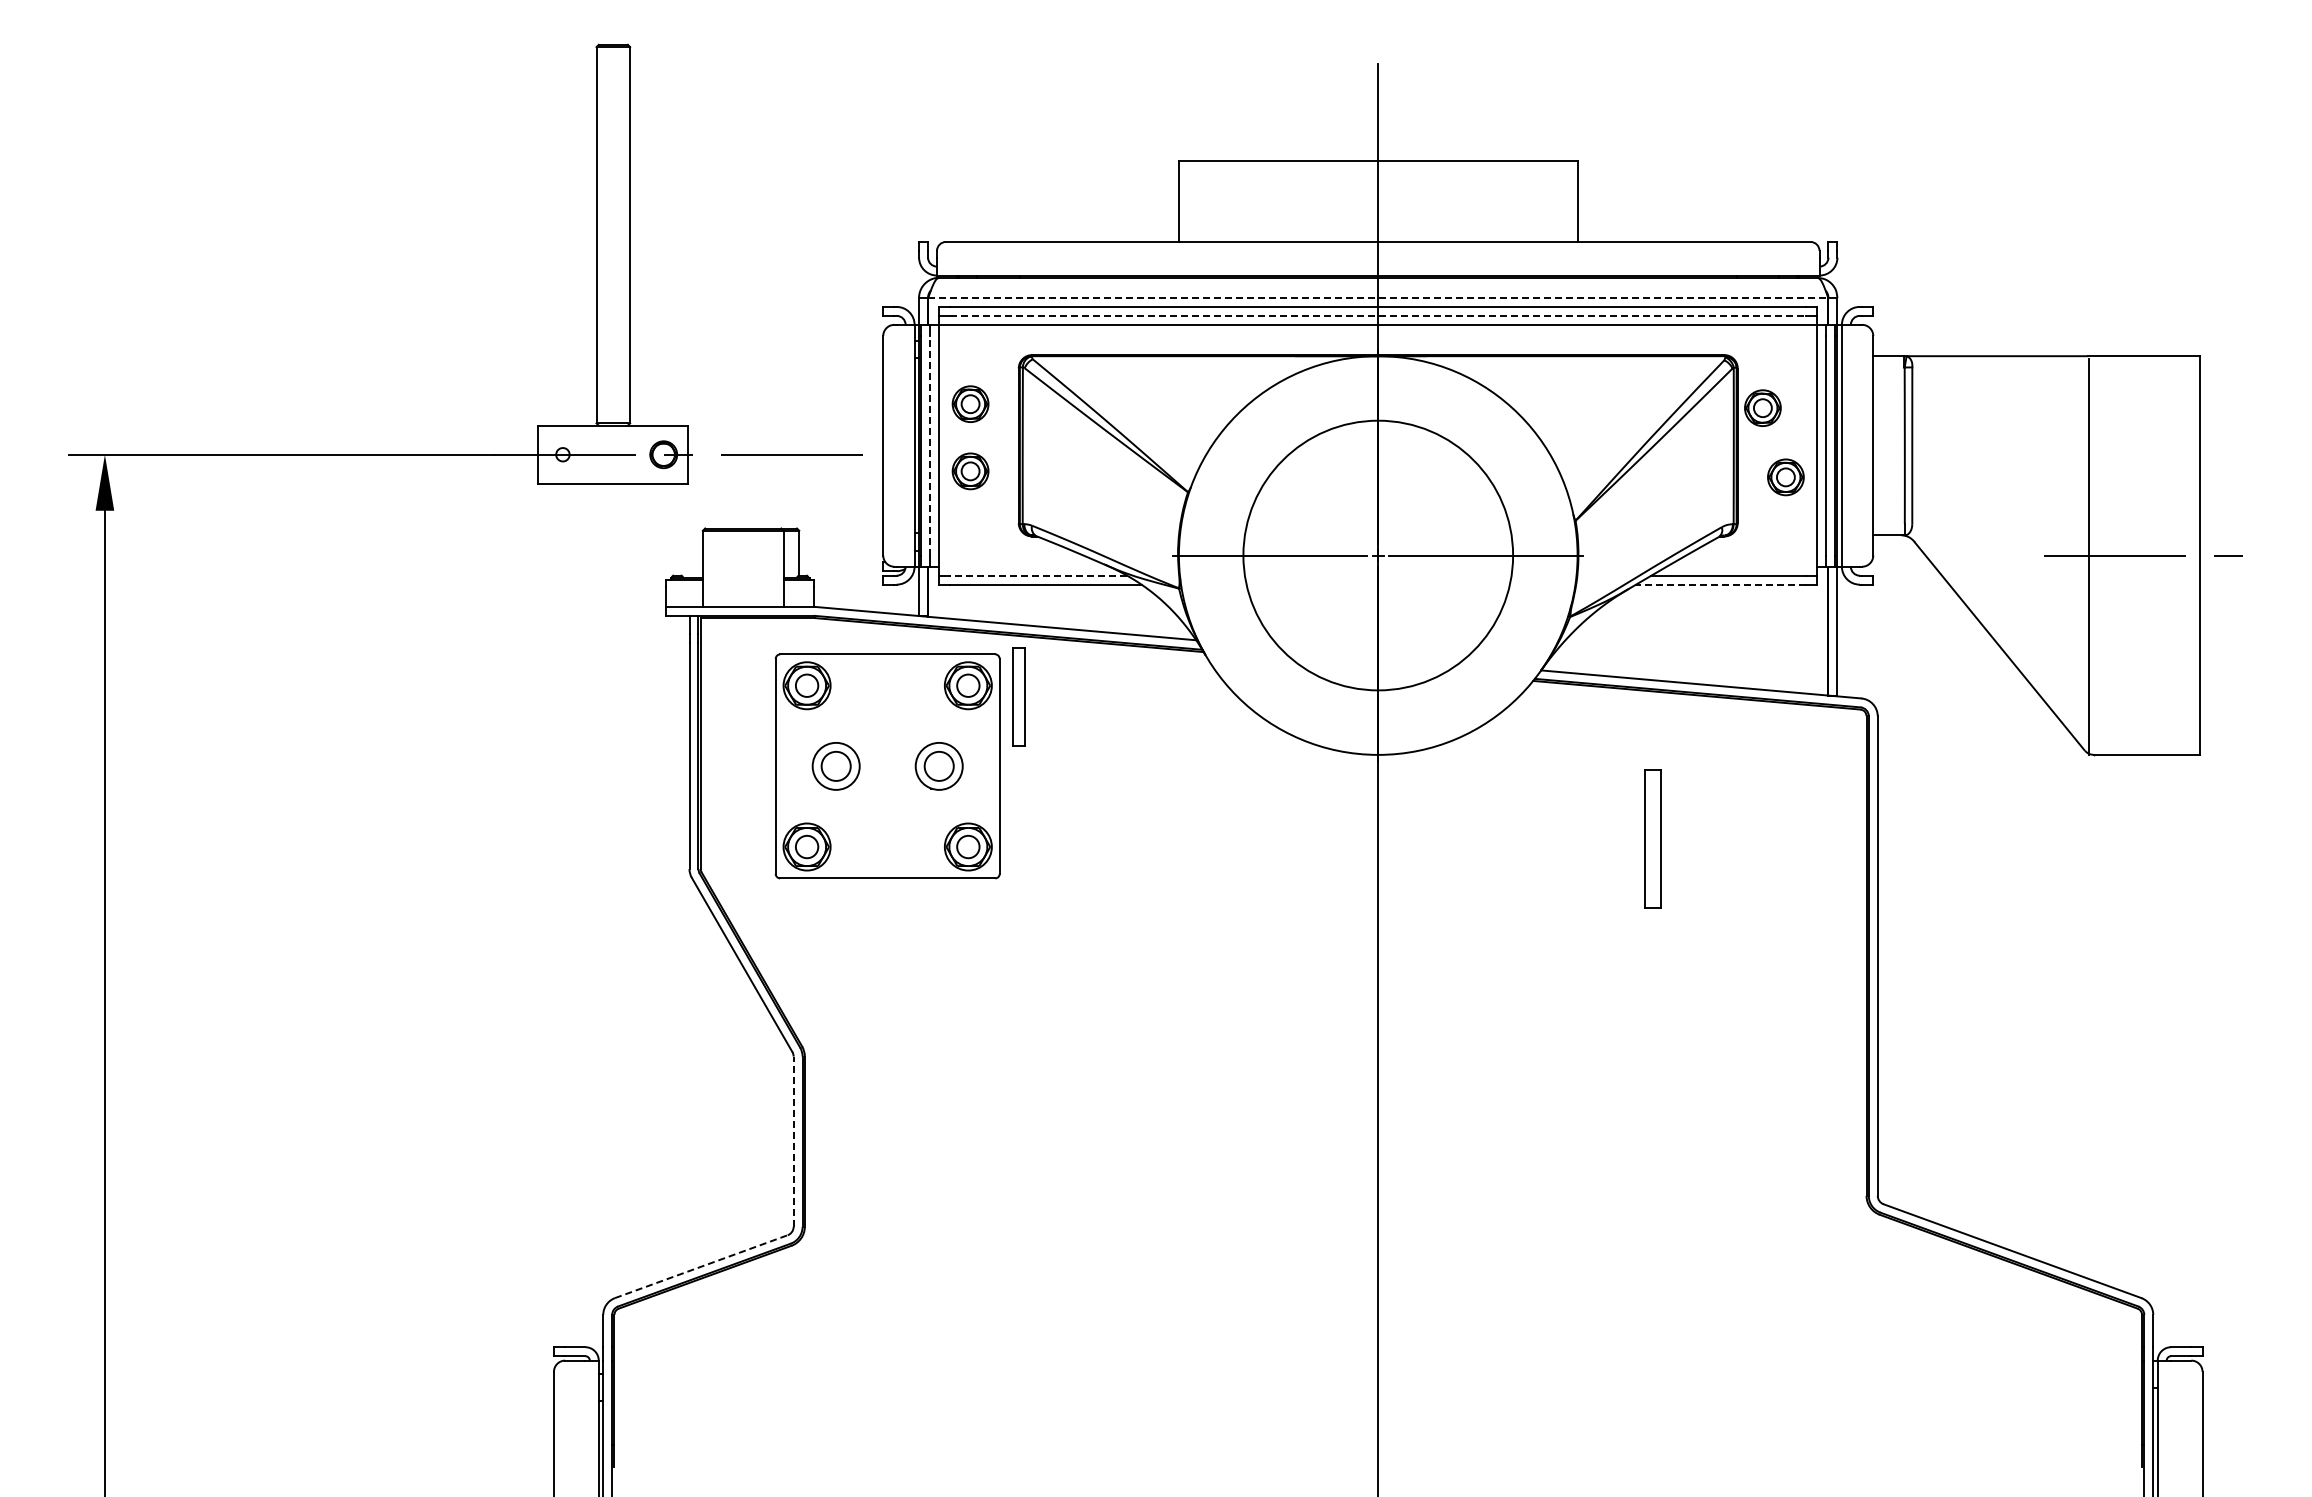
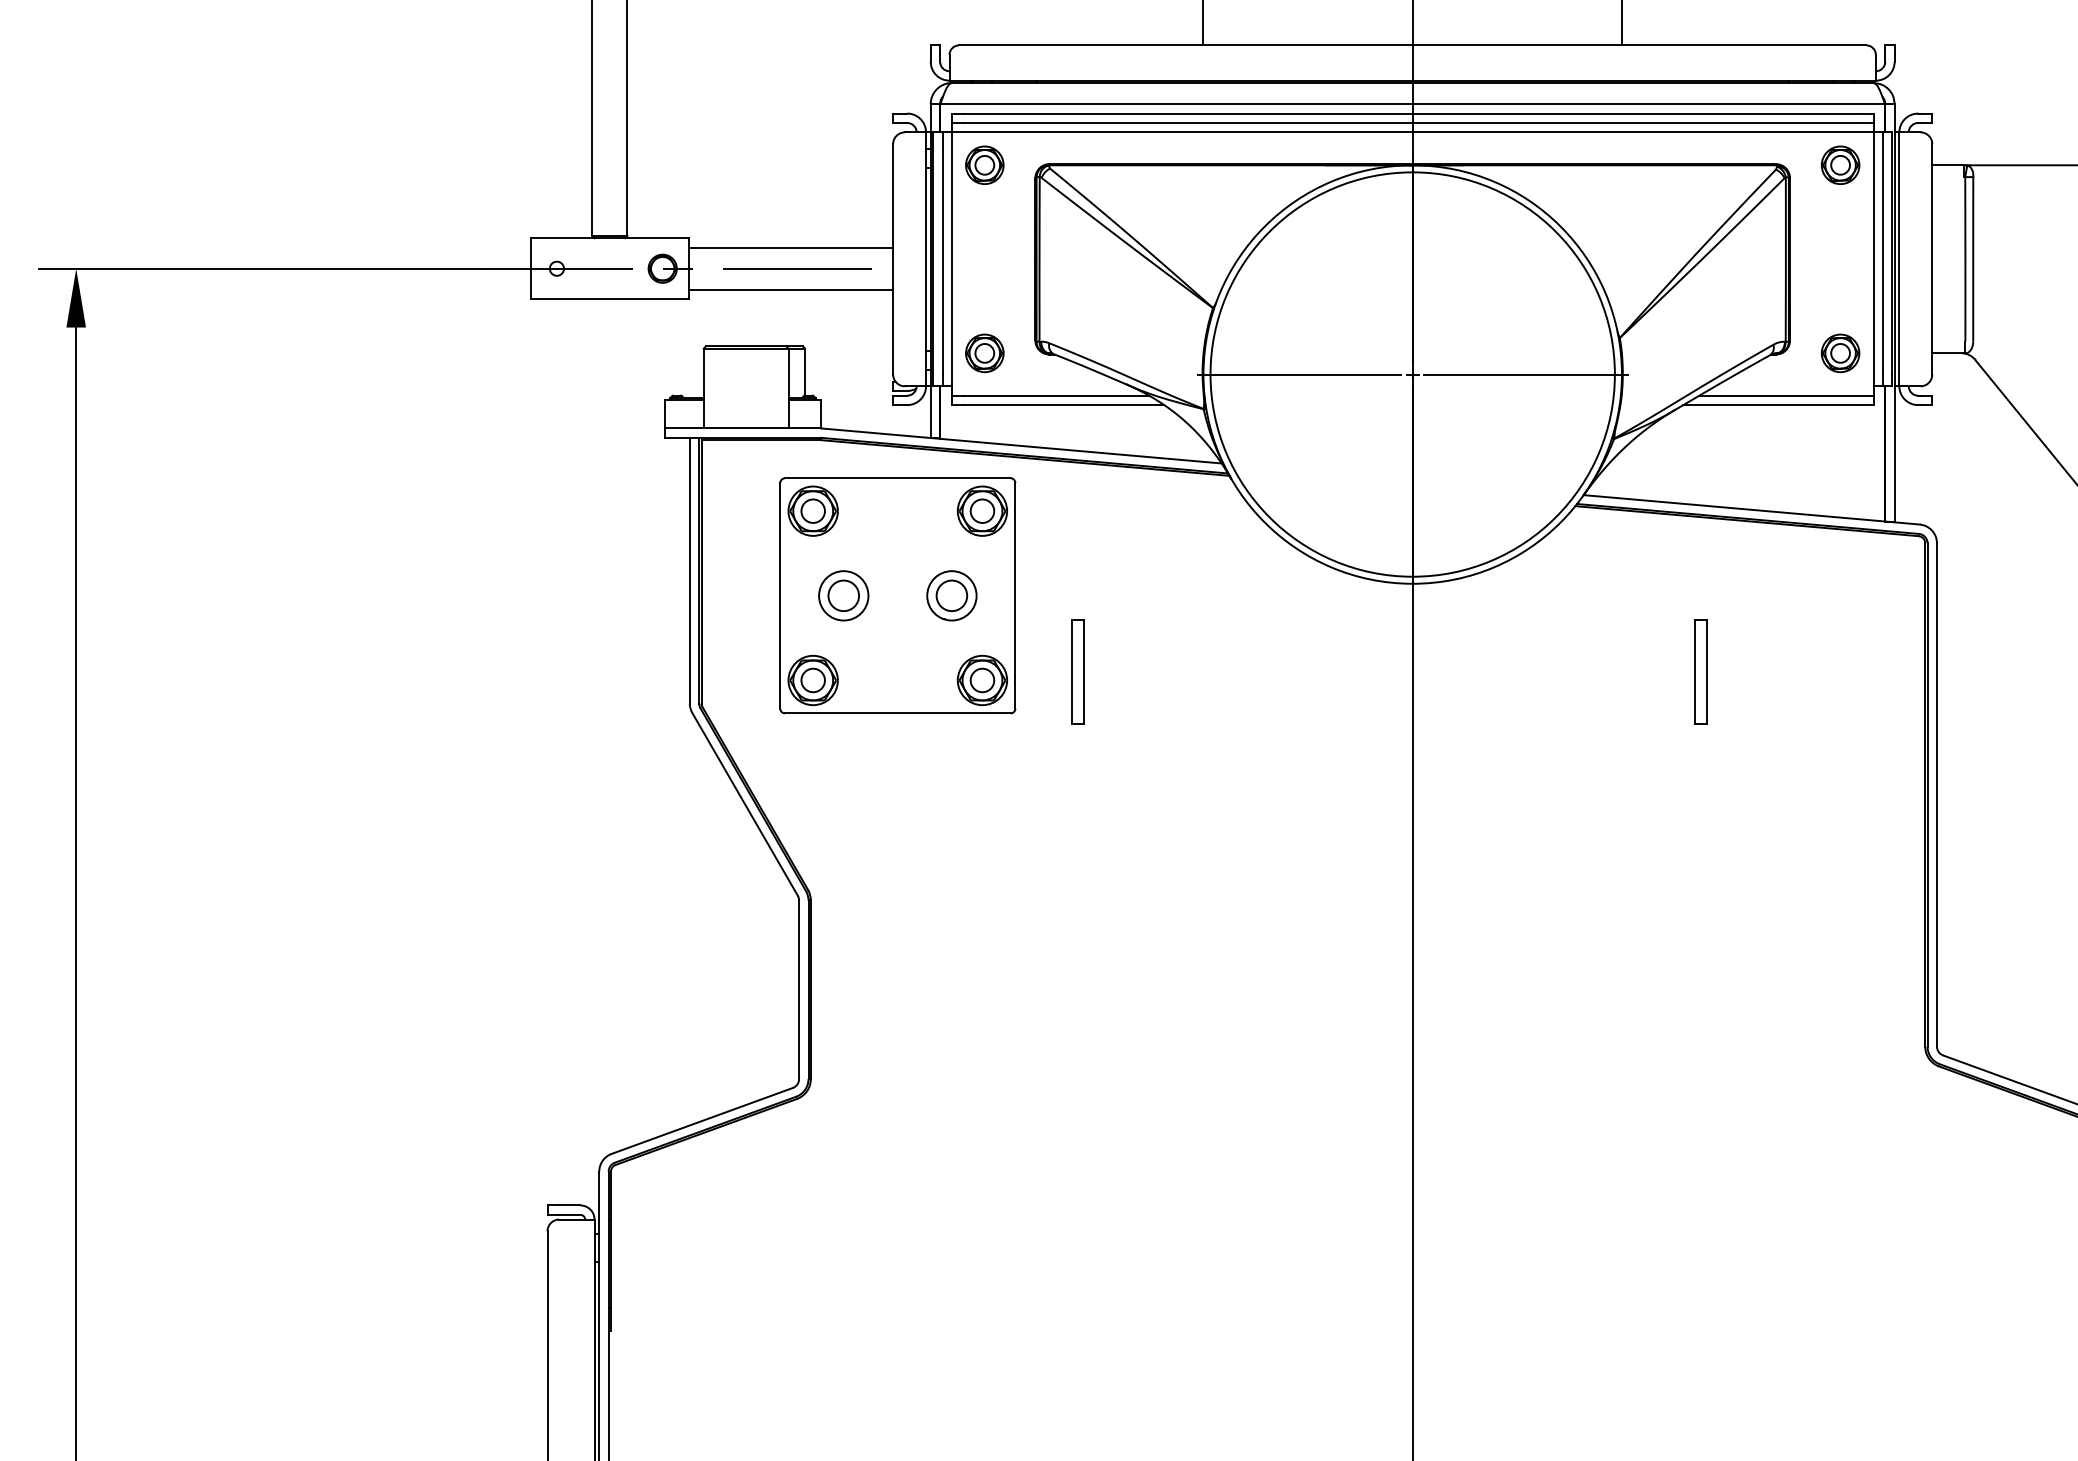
line: (1378, 297) -> (1412, 103), dashed -> solid
line: (1378, 315) -> (1412, 122), dashed -> solid
part: (970, 403) -> (984, 164), moved
part: (1762, 407) -> (1840, 164), moved
line: (785, 434) -> (790, 247), added
line: (930, 445) -> (942, 259), dashed -> solid
part: (970, 471) -> (984, 353), moved
line: (785, 474) -> (790, 289), added
part: (1785, 477) -> (1840, 353), moved
circle: (1377, 555) -> (1411, 374), size x1.43
line: (1038, 575) -> (1056, 395), dashed -> solid
line: (1720, 584) -> (1771, 404), dashed -> solid
part: (1018, 696) -> (1077, 671), moved
part: (1652, 838) -> (1700, 671), size x0.71
line: (793, 1141) -> (798, 989), dashed -> solid
line: (701, 1266) -> (702, 1120), dashed -> solid

